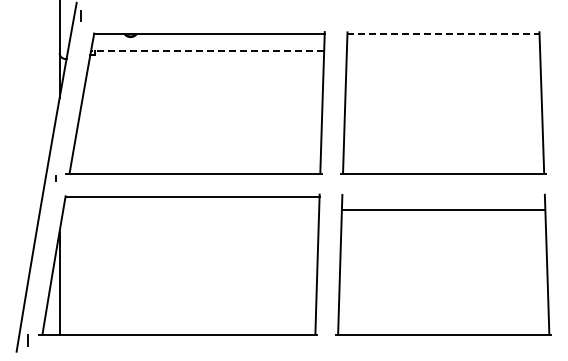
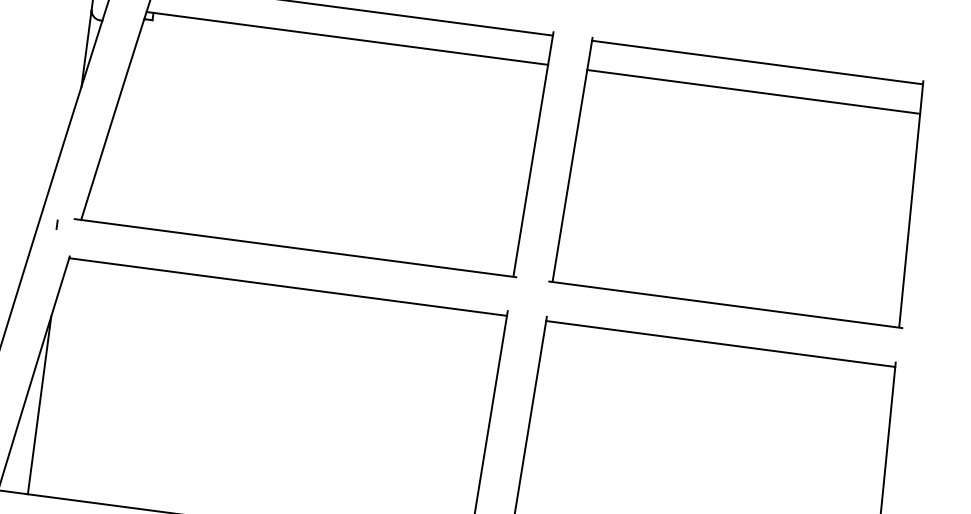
line: (443, 33) -> (757, 62), dashed -> solid
line: (207, 50) -> (347, 38), dashed -> solid
line: (443, 50) -> (753, 91), added
line: (443, 209) -> (720, 343), moved

